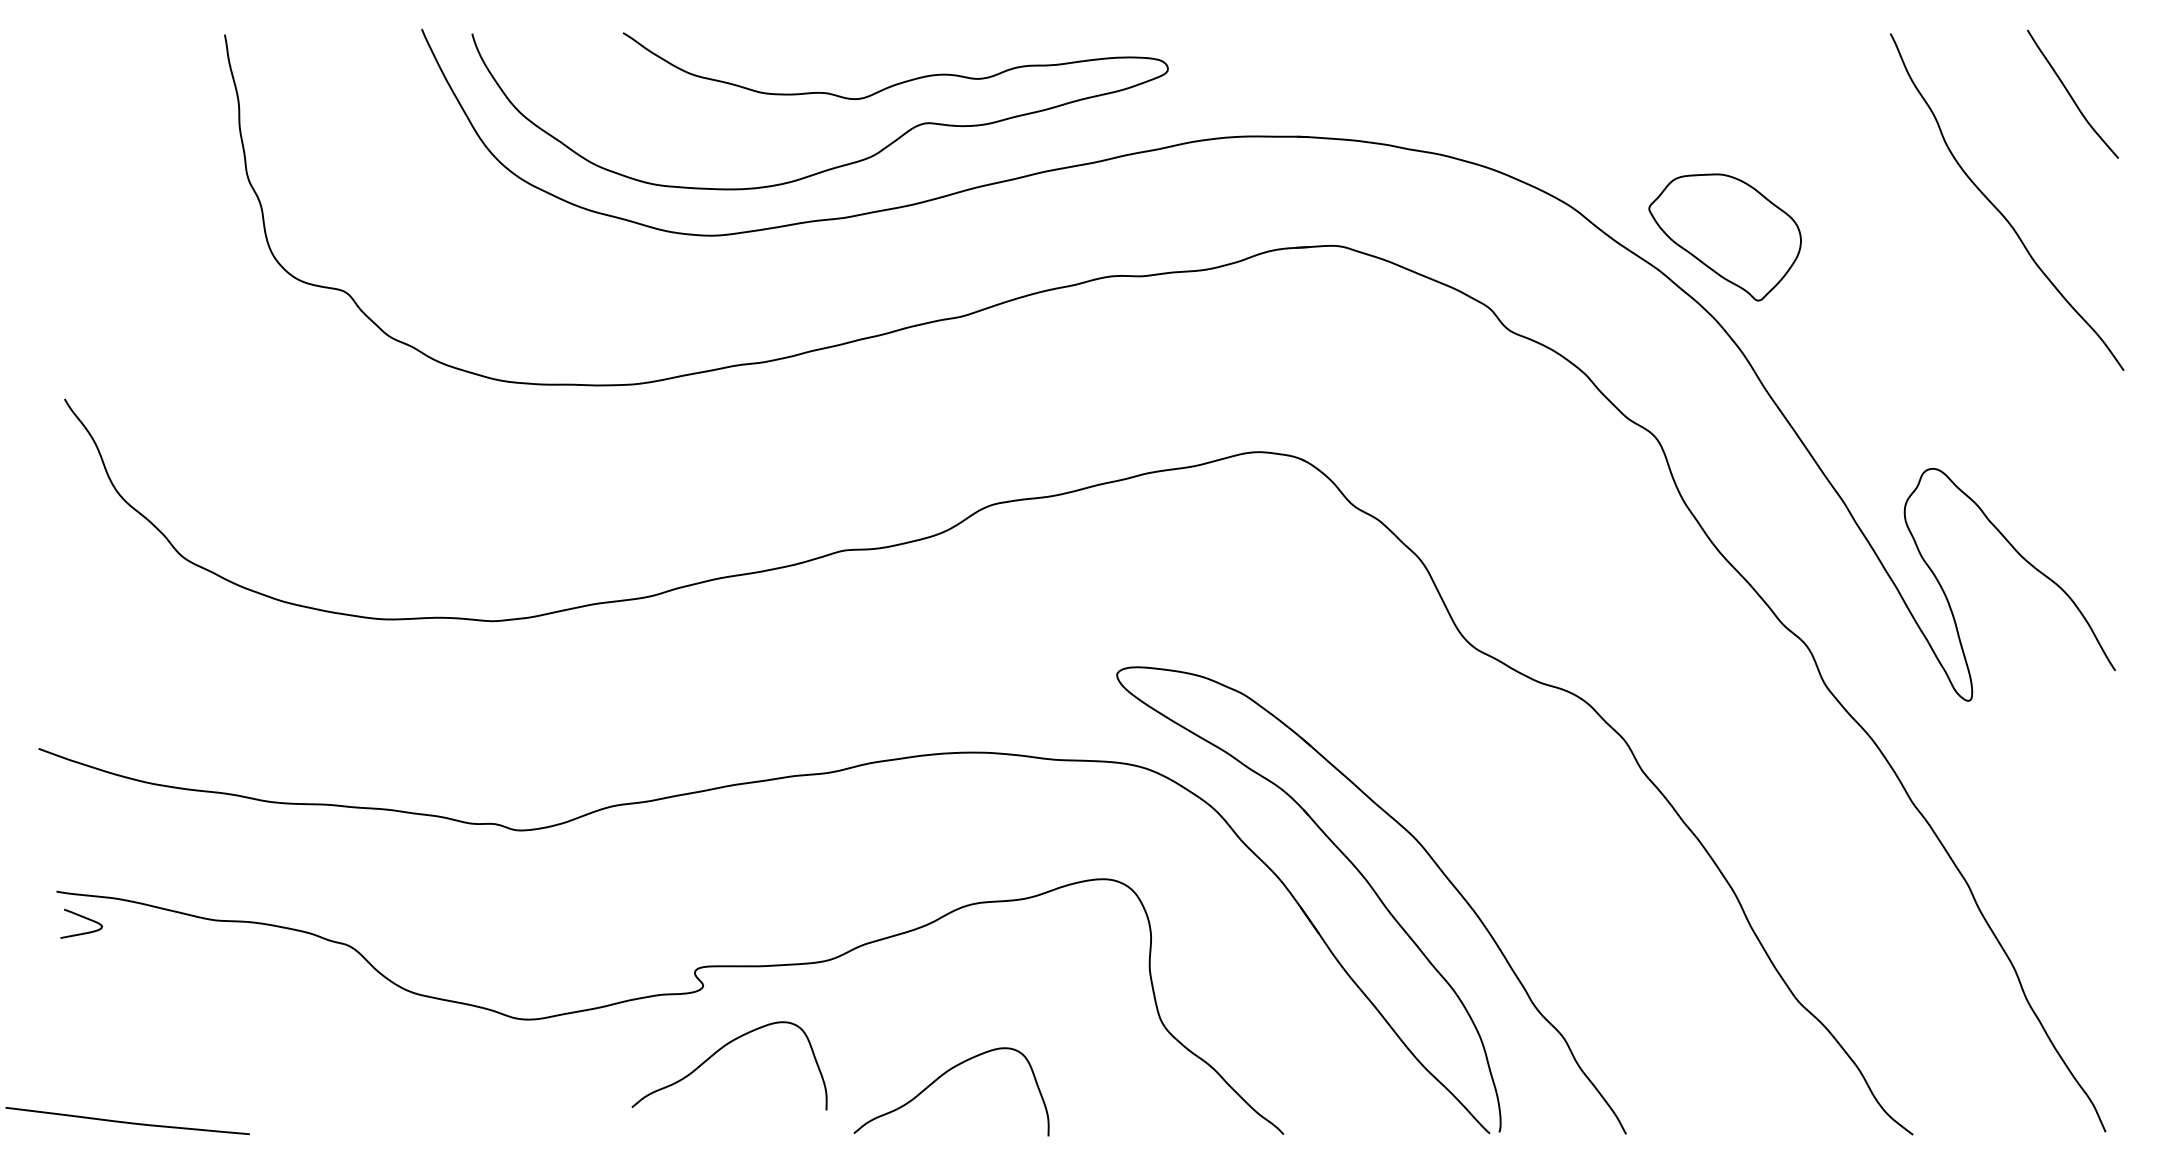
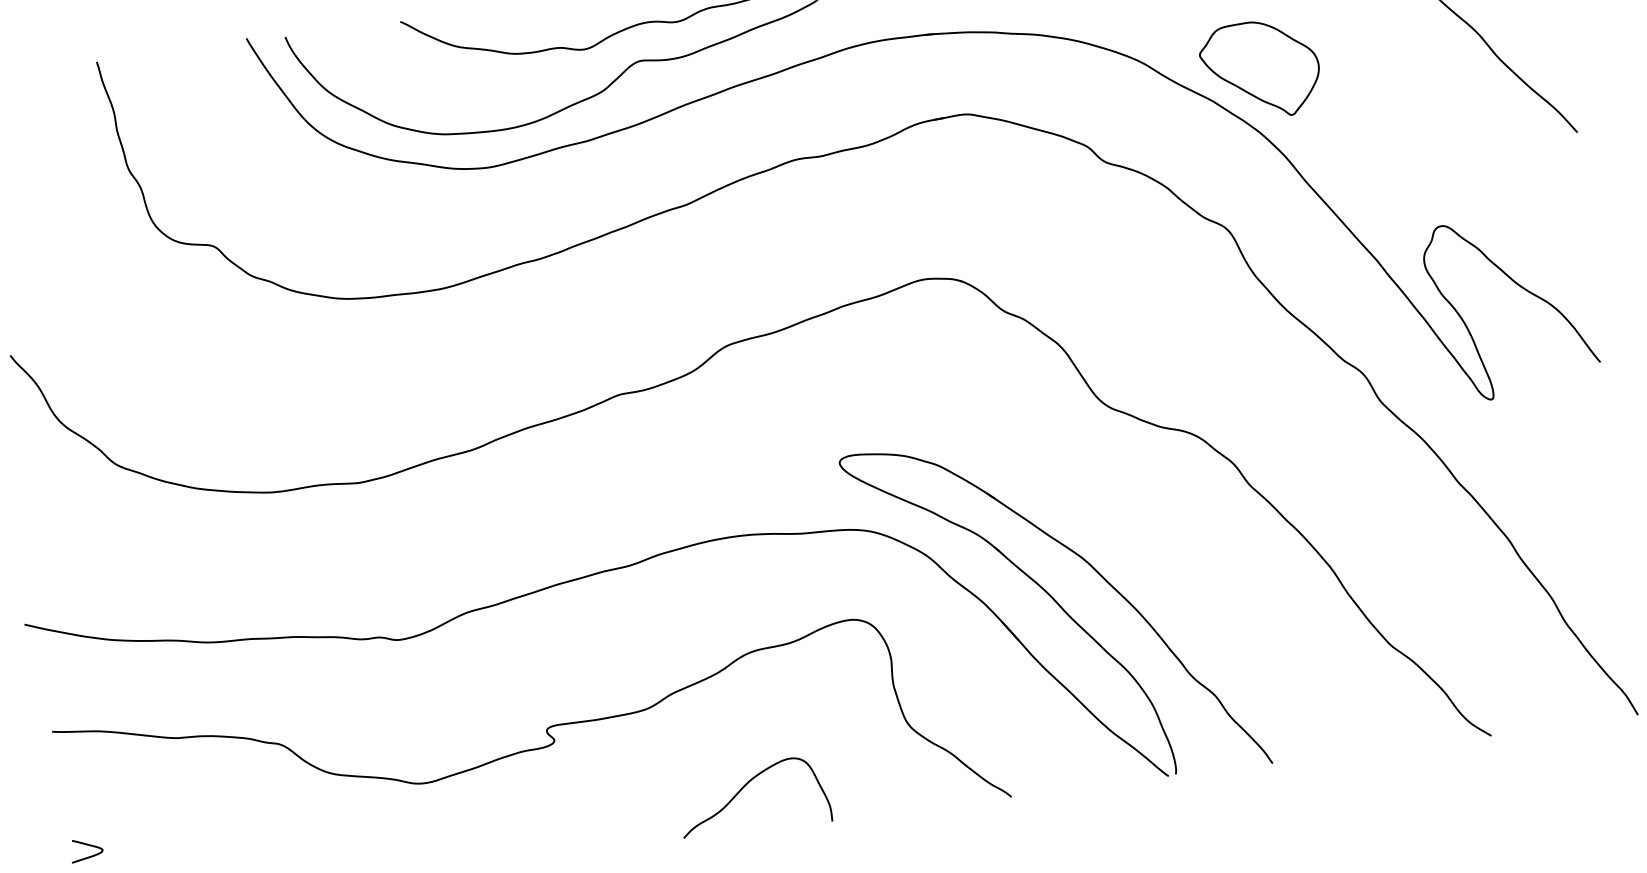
curve: (84, 918) -> (88, 845), moved
curve: (720, 1050) -> (573, 788), removed

